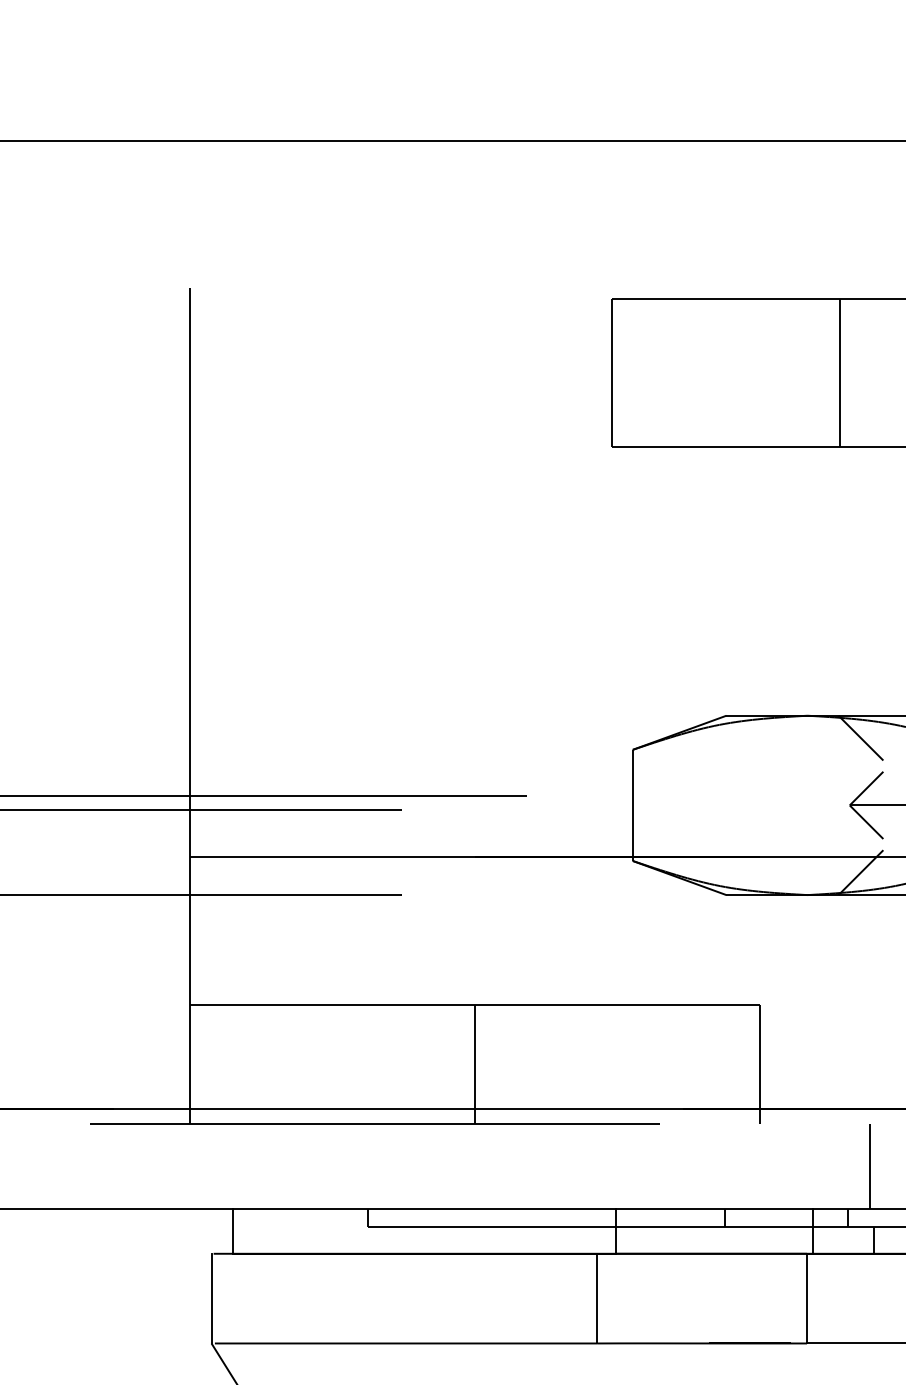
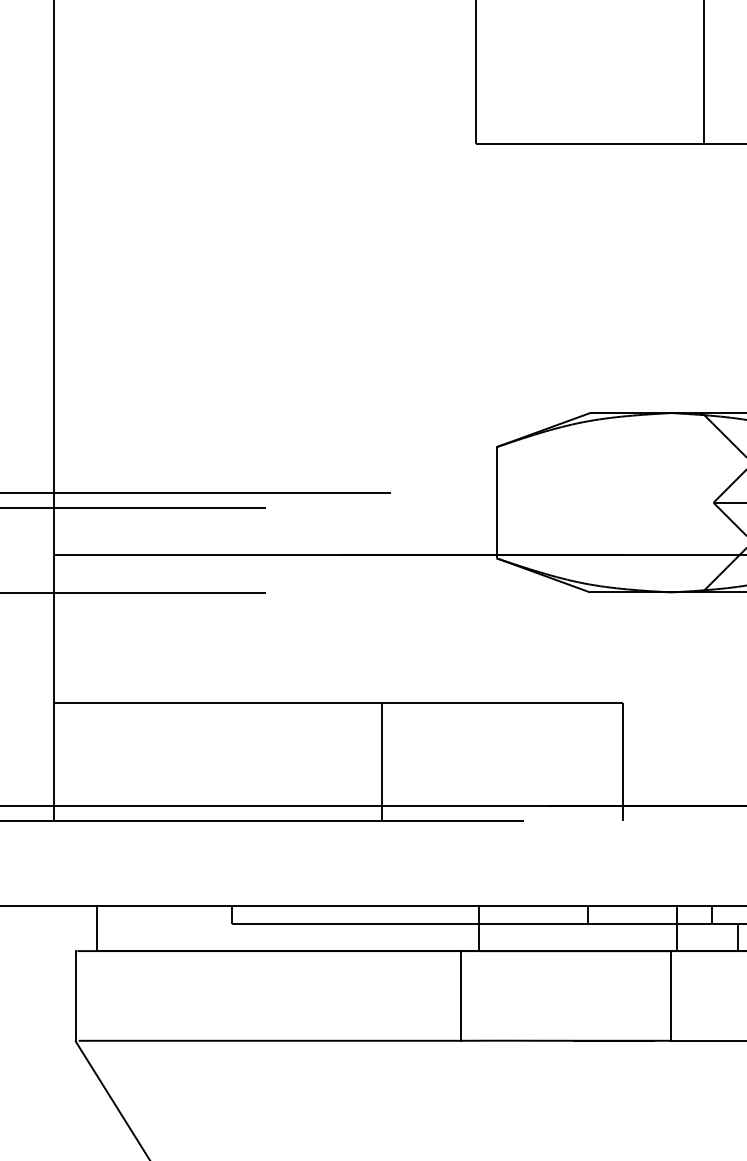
line: (474, 1064) -> (381, 761), moved
line: (870, 1165) -> (734, 862), removed

